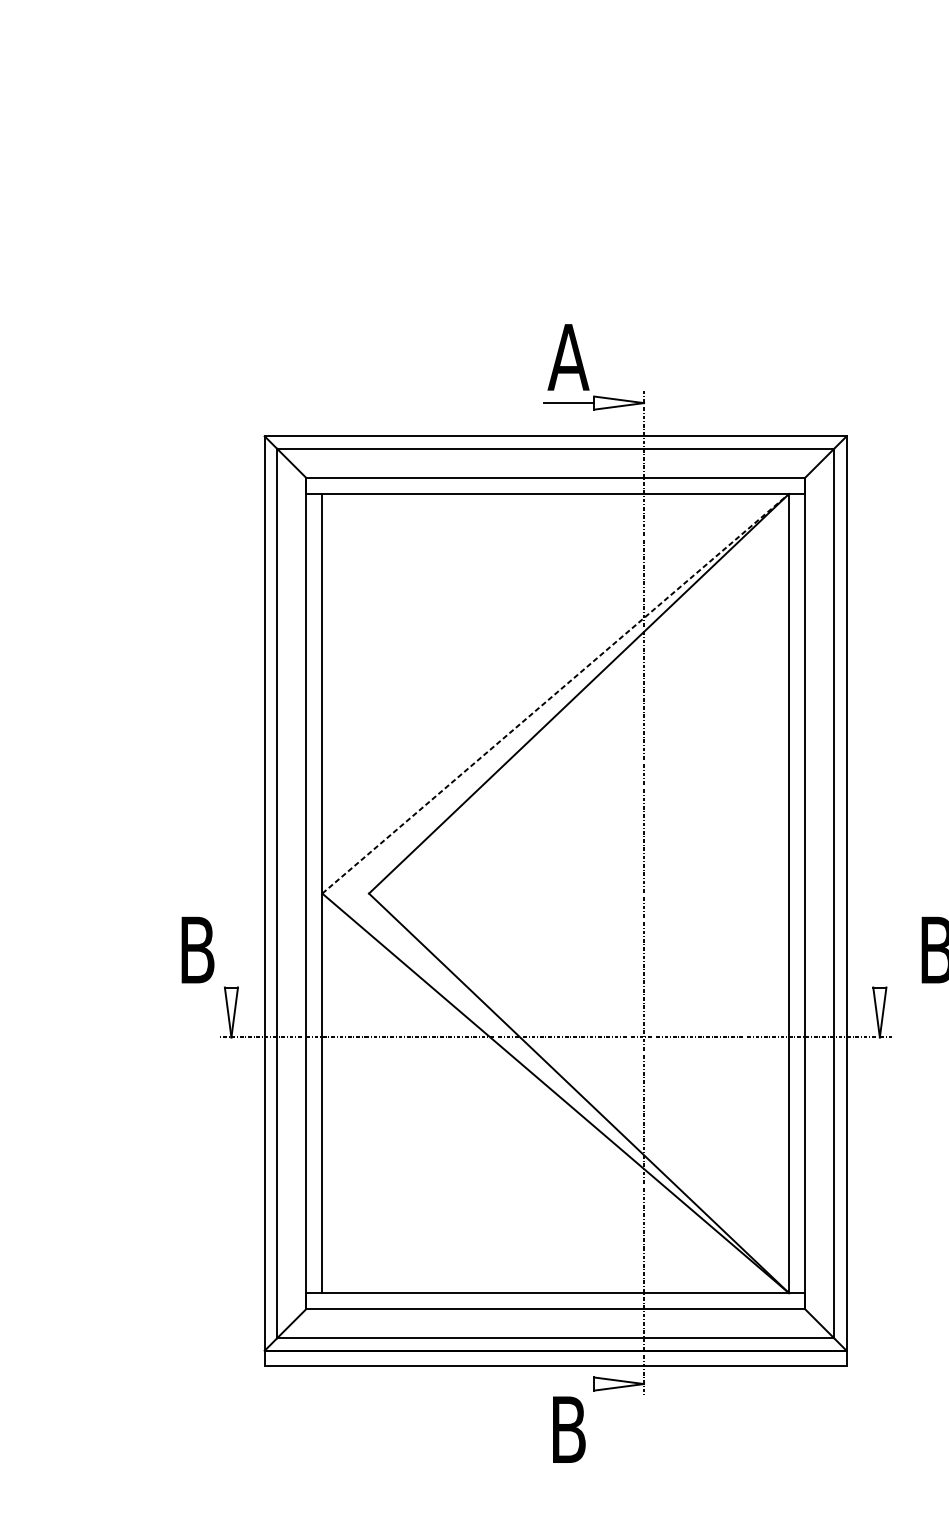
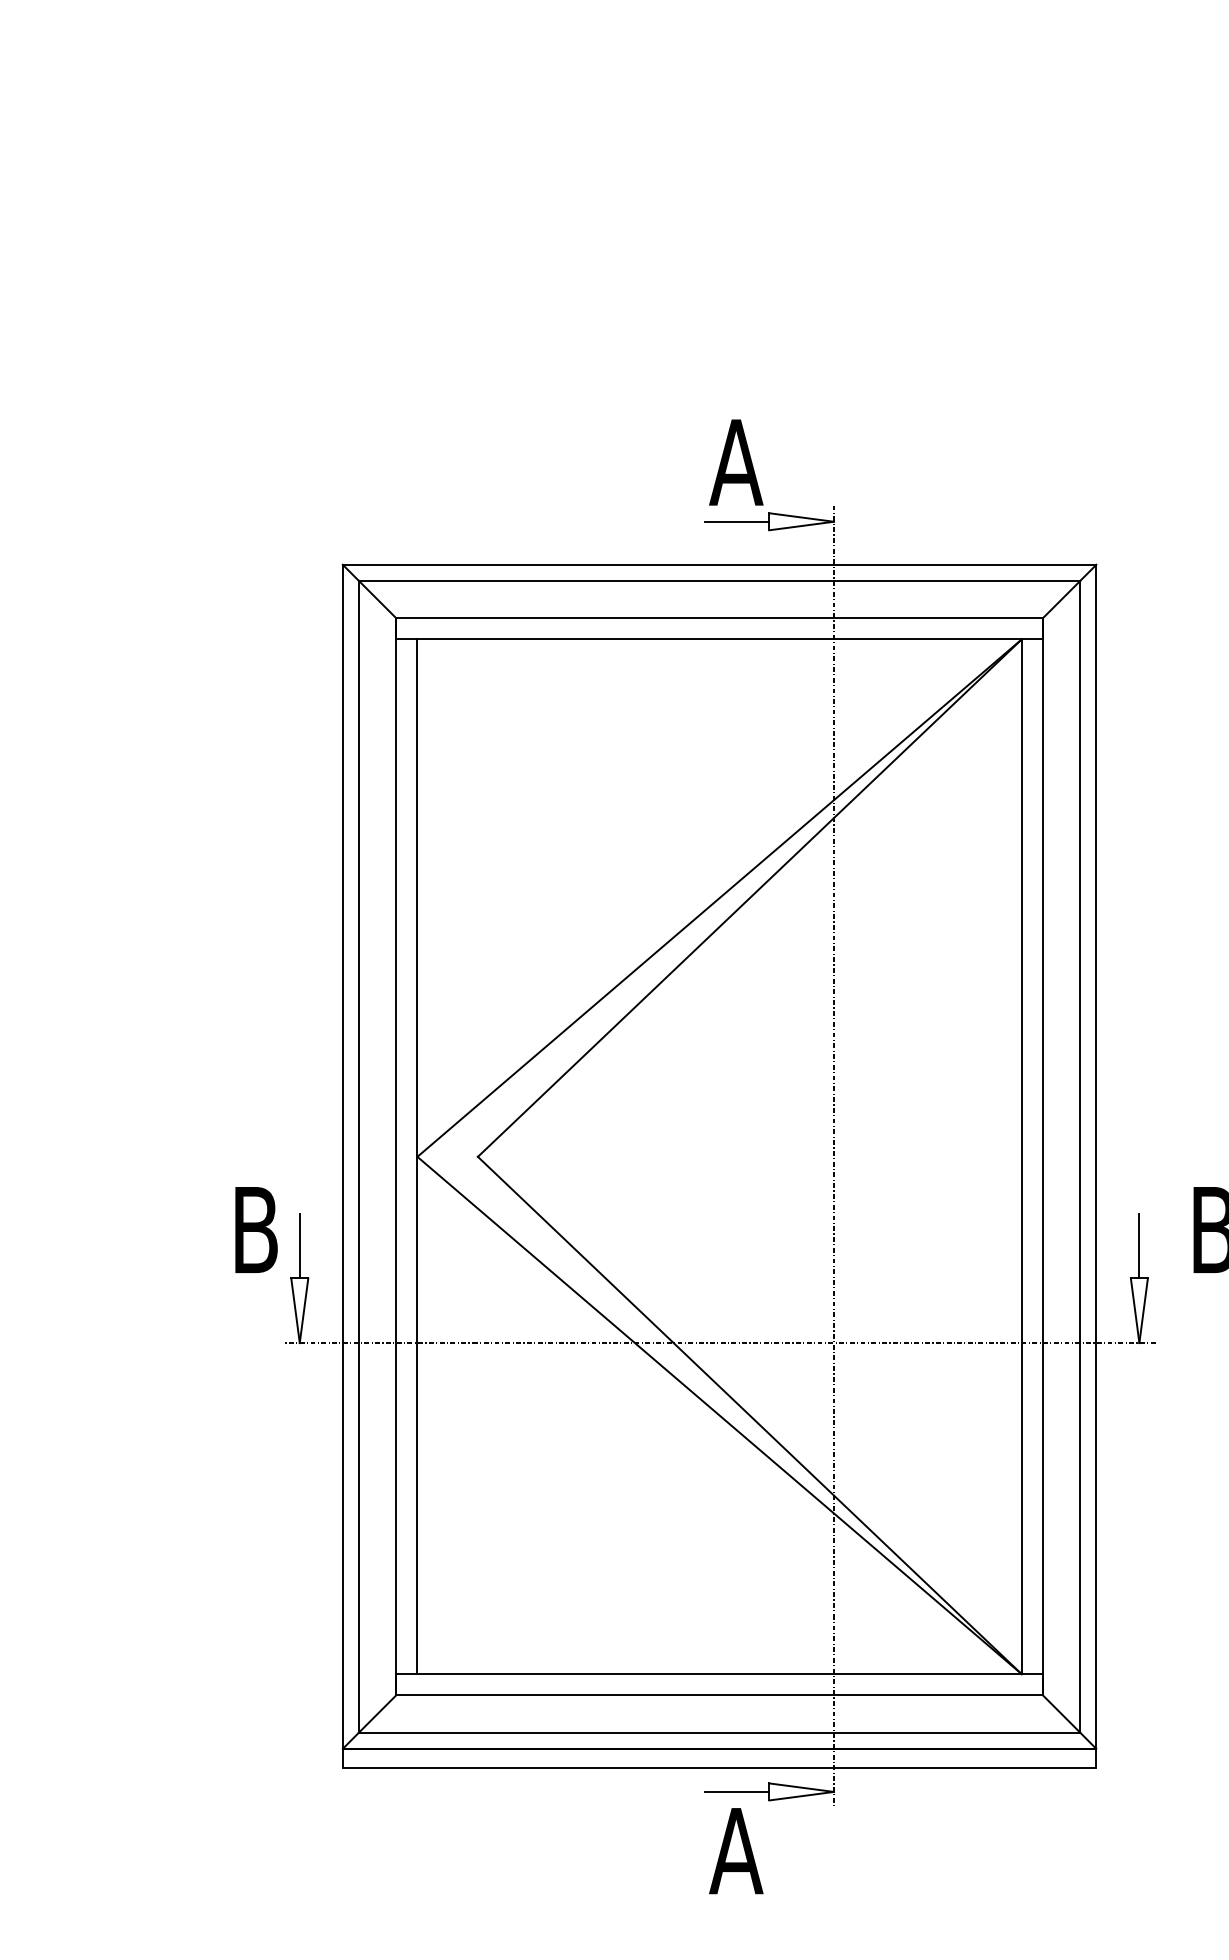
line: (555, 694) -> (719, 898), dashed -> solid
line: (231, 962) -> (299, 1245), added
line: (879, 962) -> (1139, 1245), added
line: (568, 1383) -> (736, 1791), added
text: (568, 1430) -> (736, 1851), B -> A

